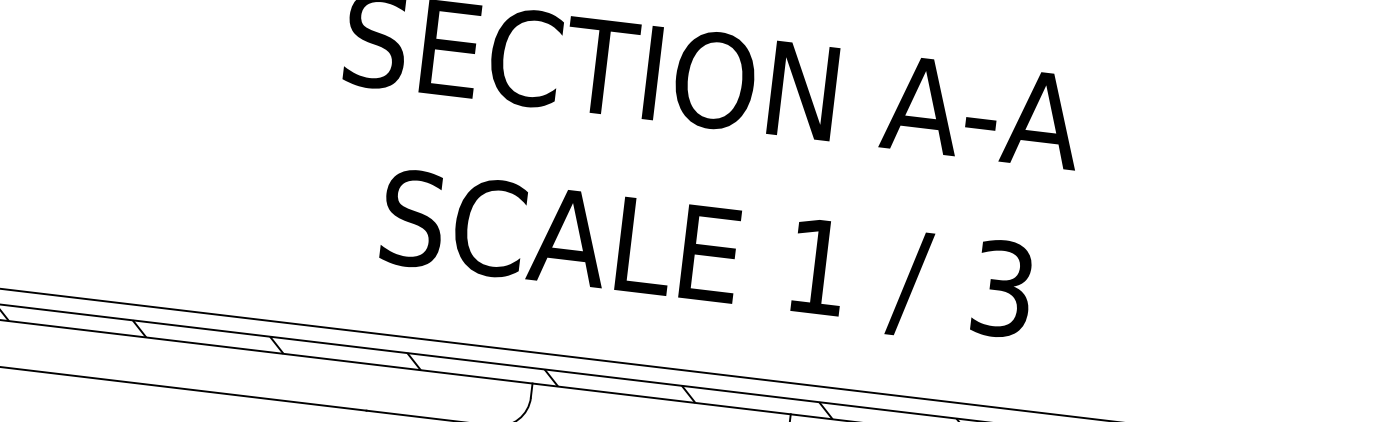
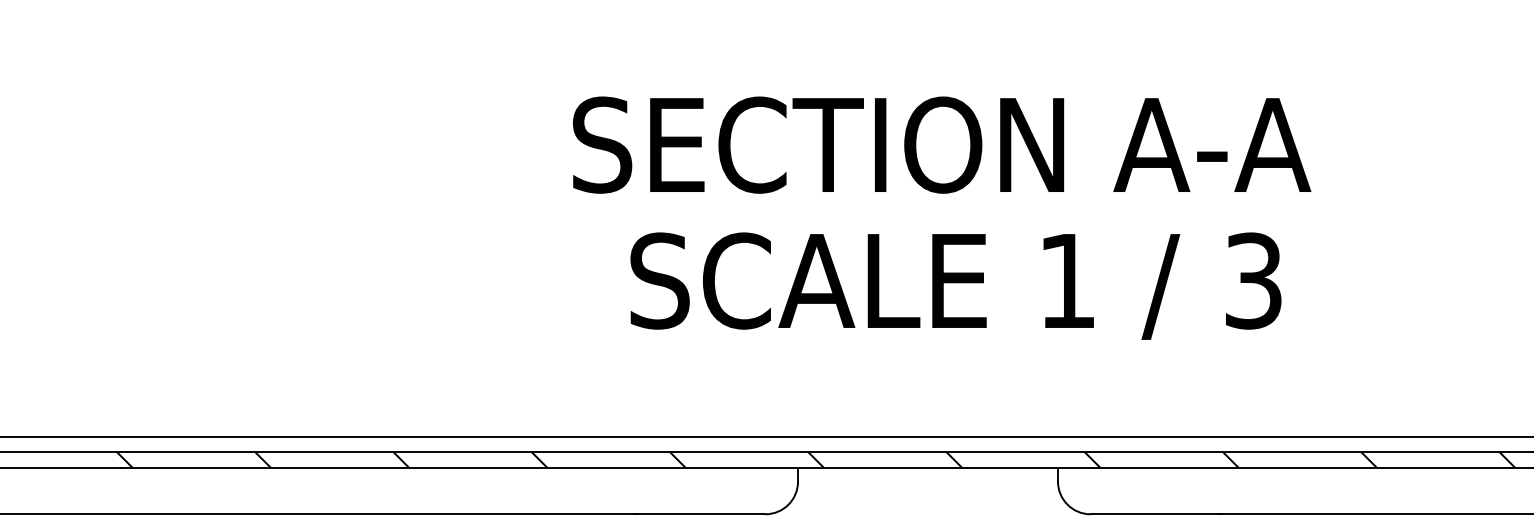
text: (706, 258) -> (955, 285), moved

